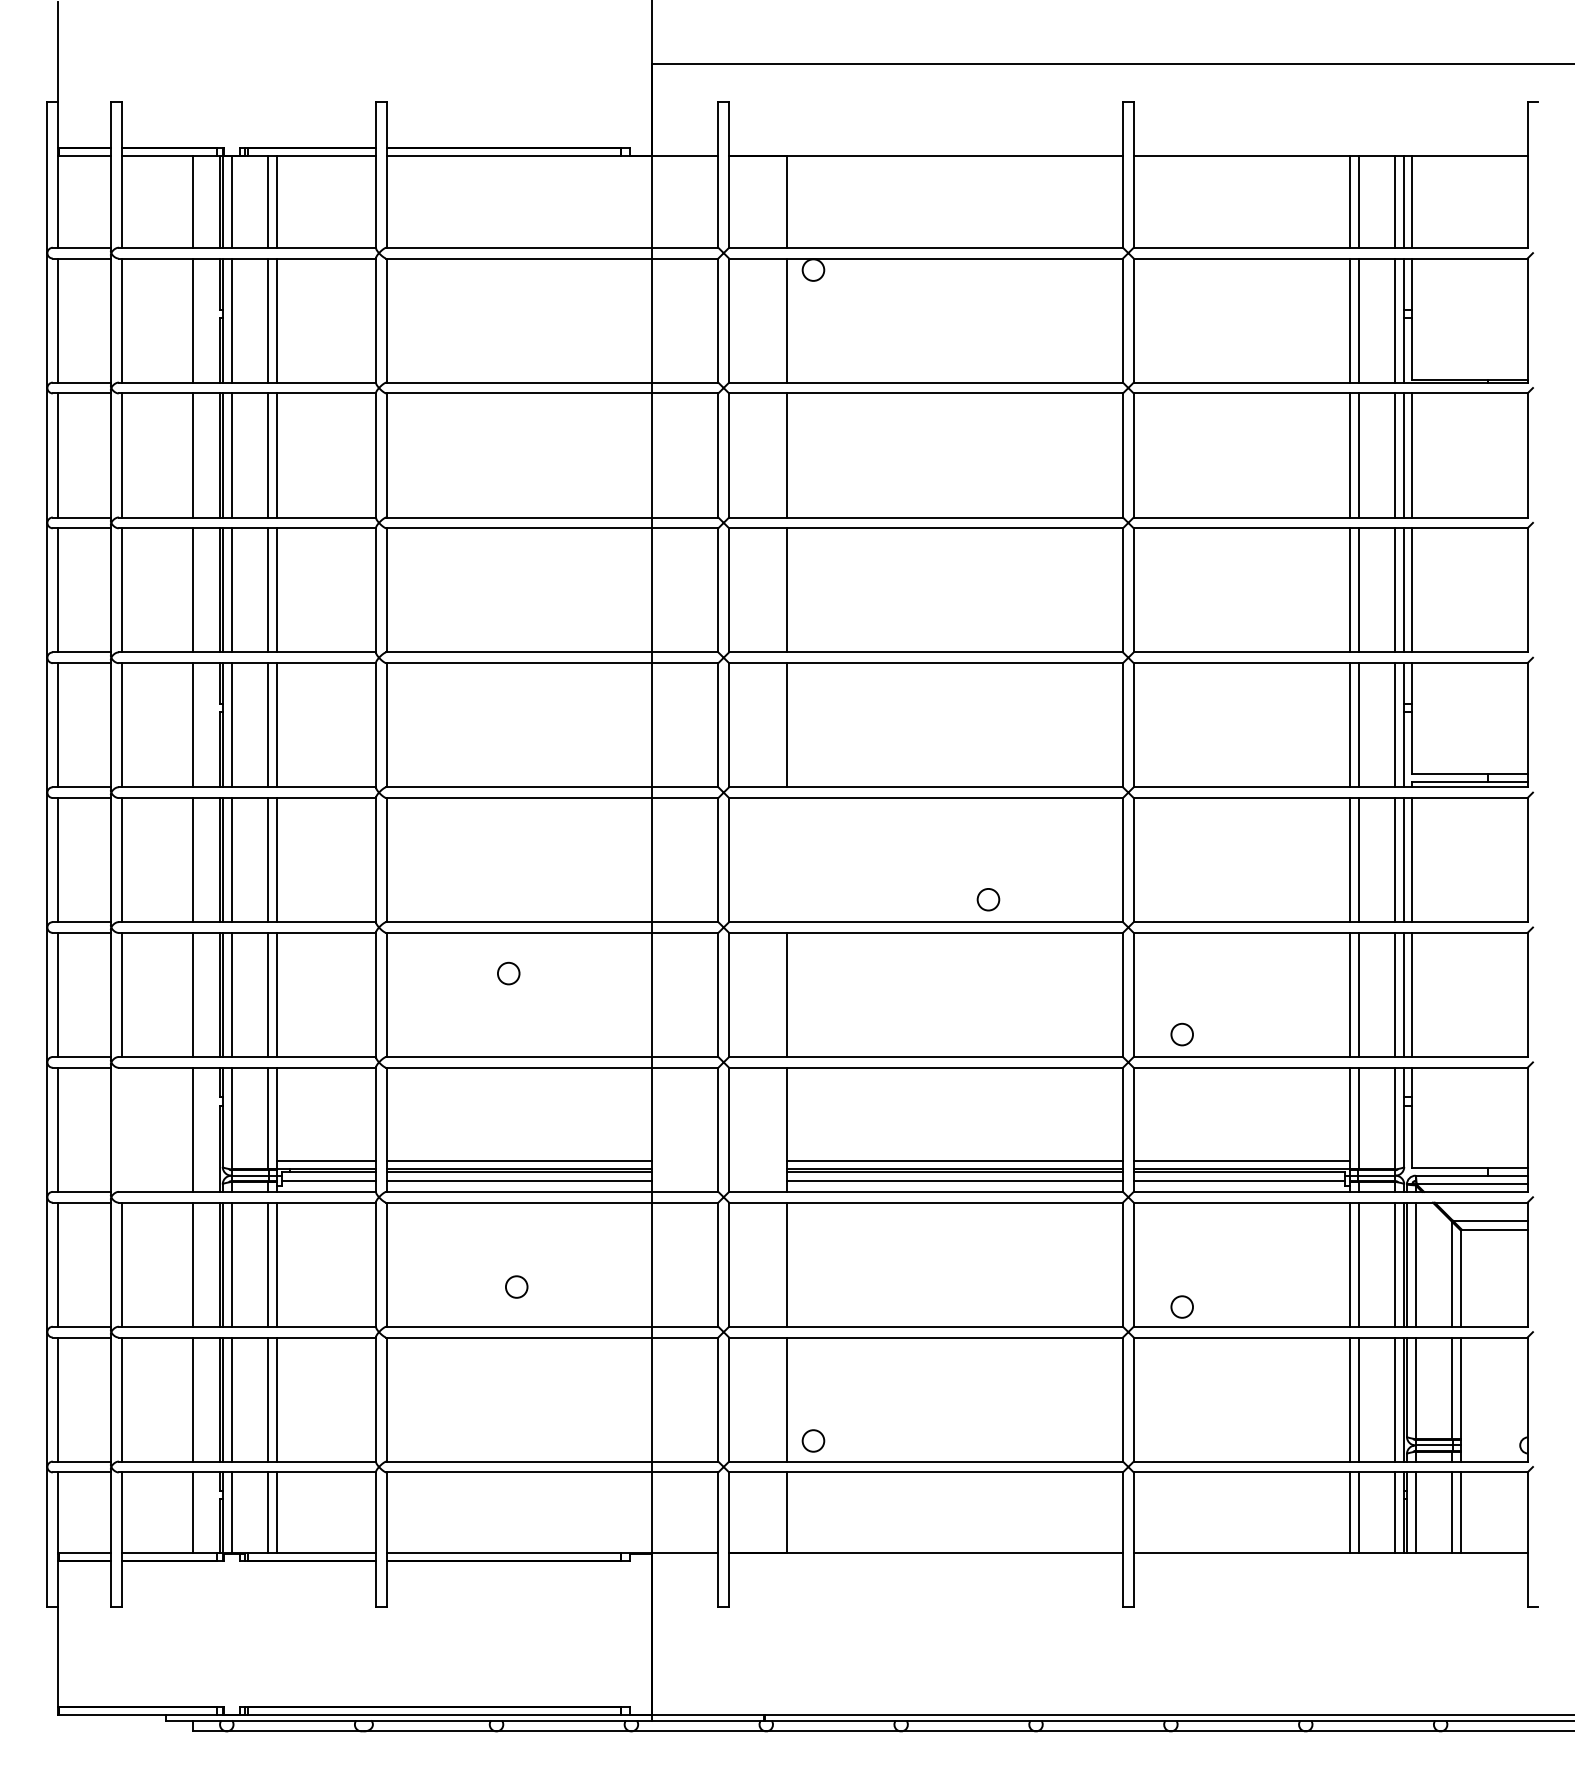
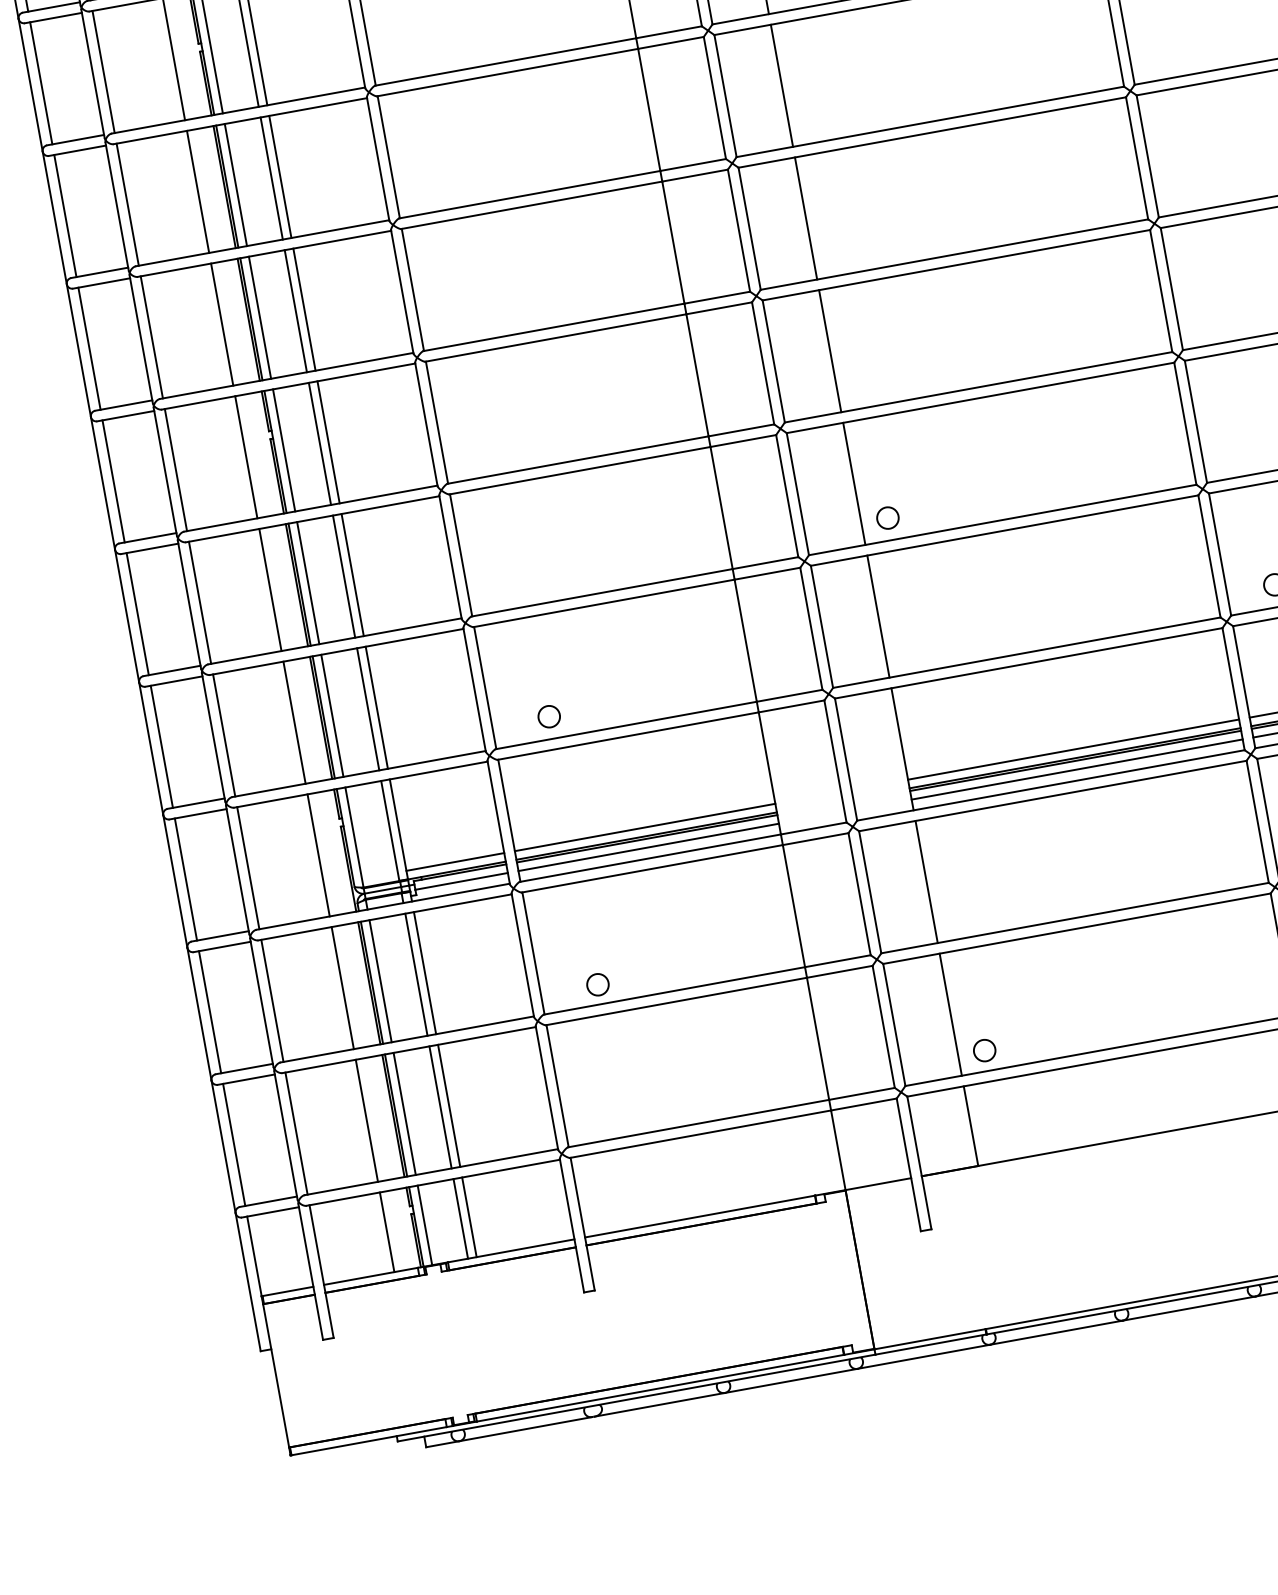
line: (786, 860) -> (854, 484), added
circle: (988, 899) -> (887, 517), moved
circle: (508, 973) -> (548, 716), moved
line: (121, 1129) -> (248, 867), added
circle: (516, 1286) -> (597, 984), moved

